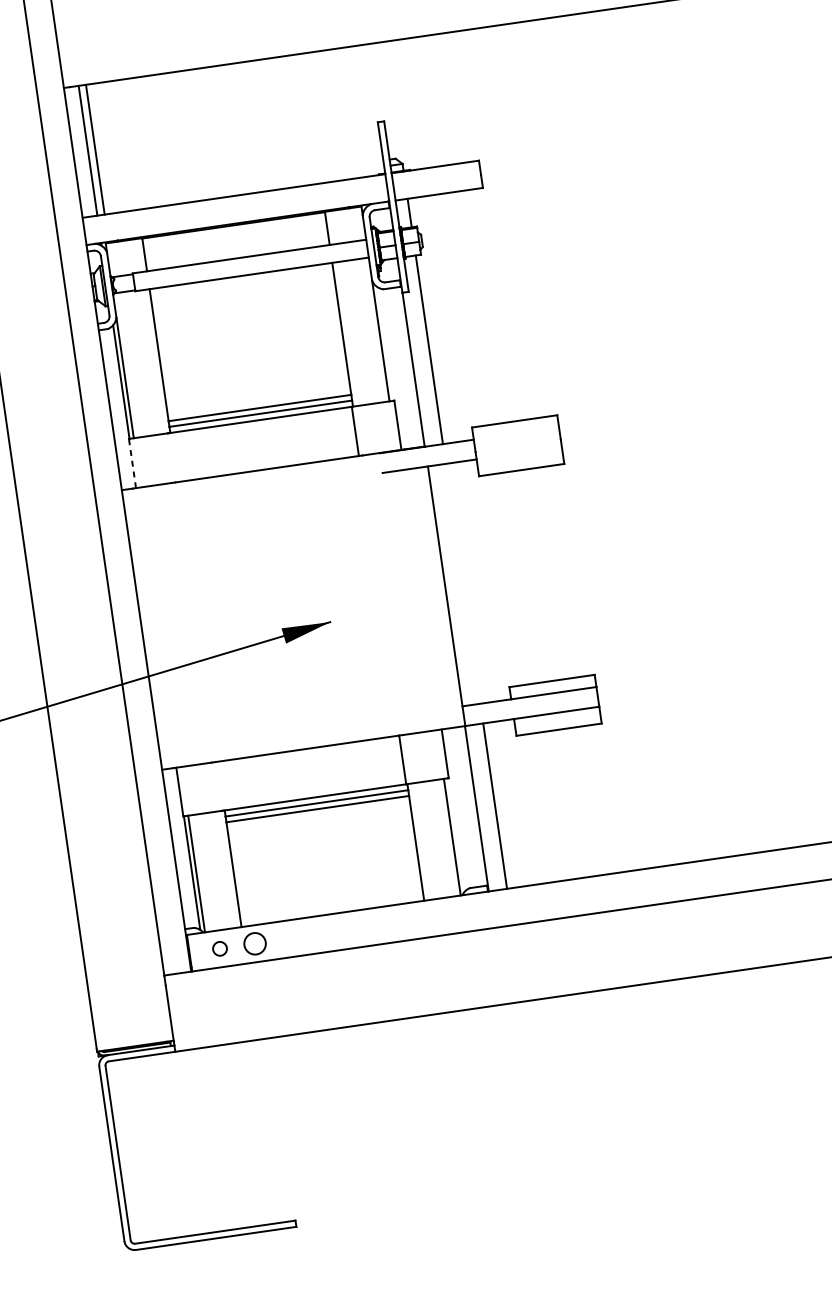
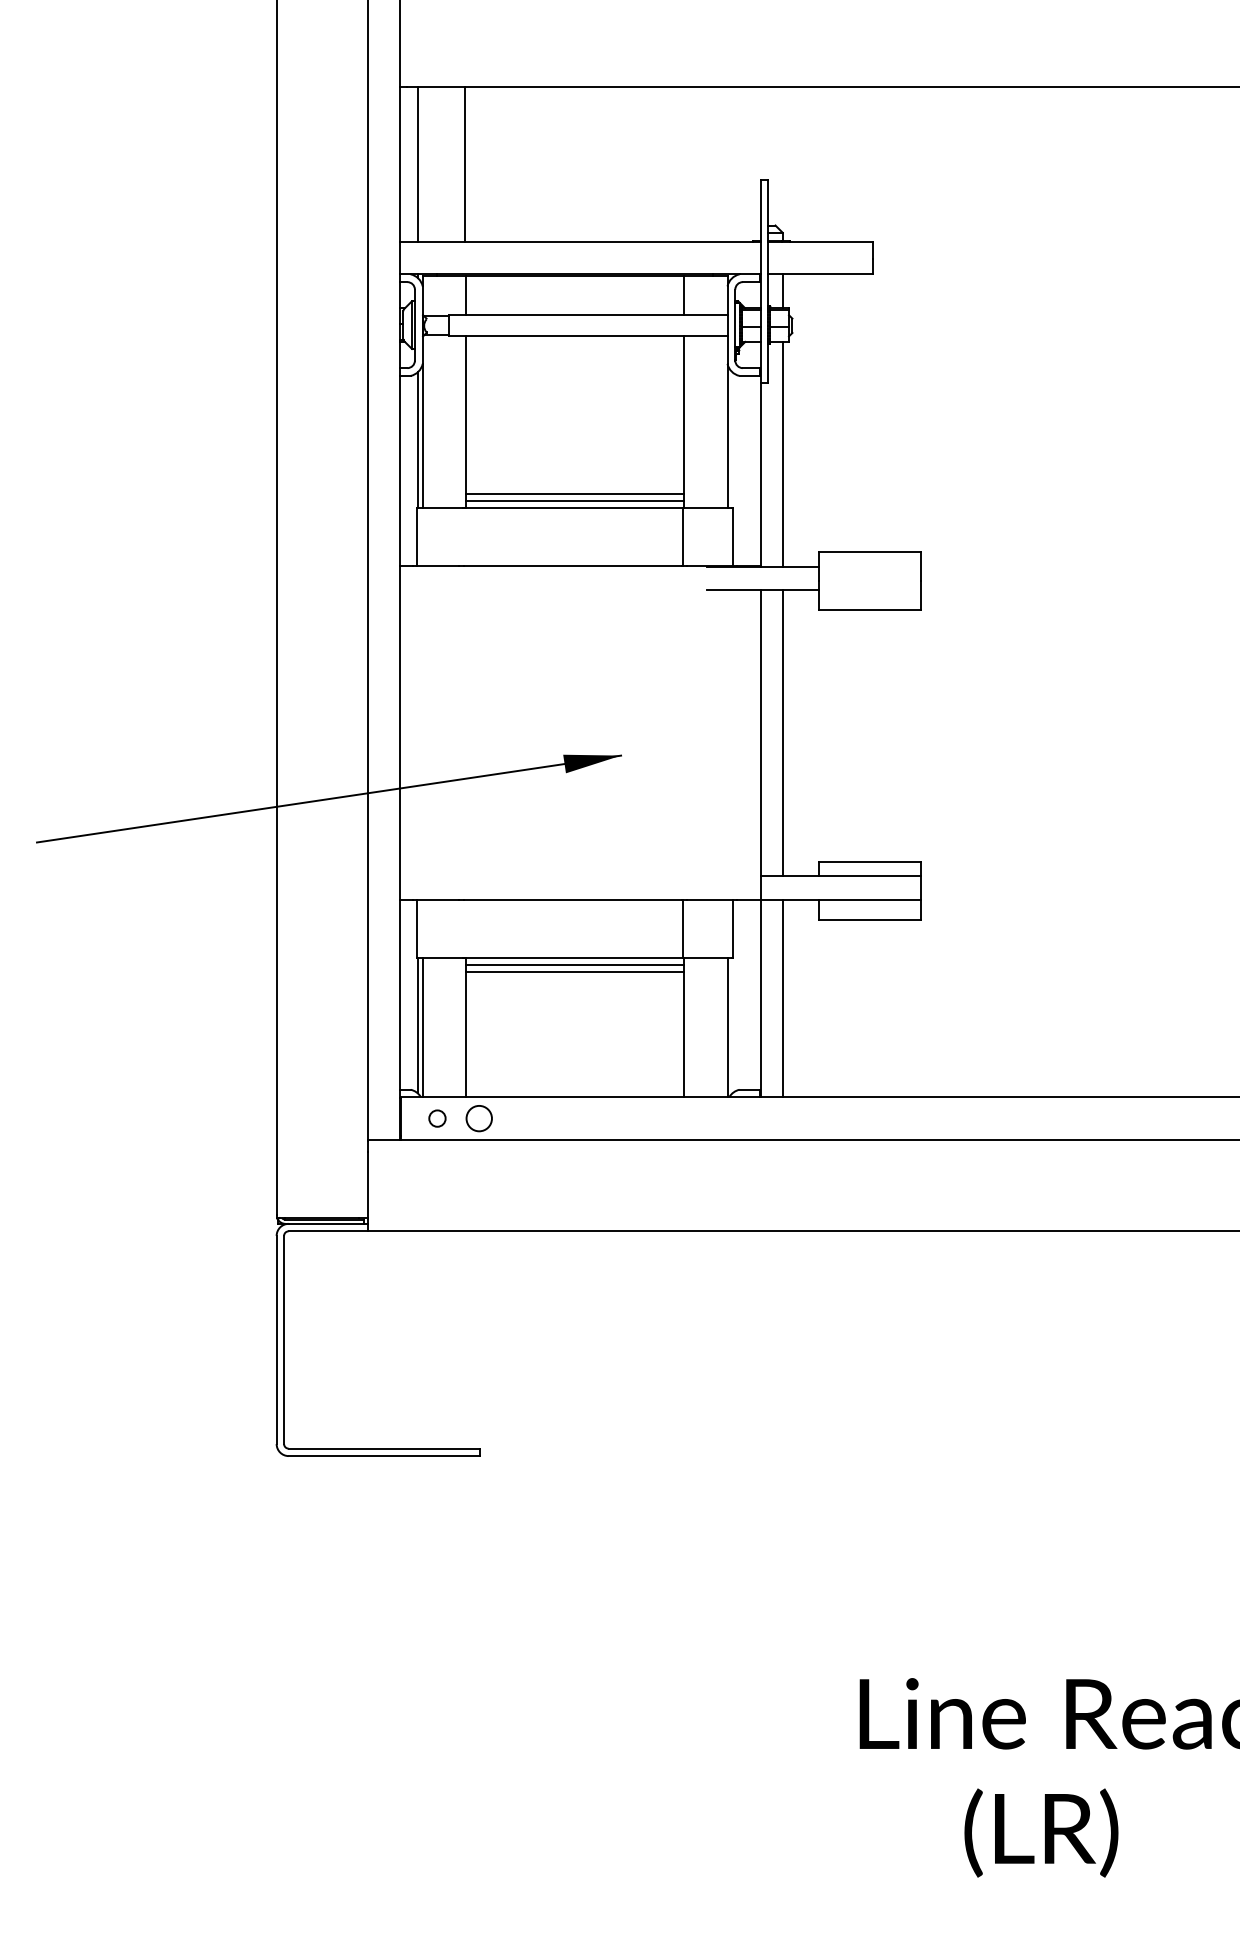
line: (95, 149) -> (465, 164), moved
line: (132, 463) -> (416, 536), dashed -> solid
line: (462, 584) -> (782, 733), added

